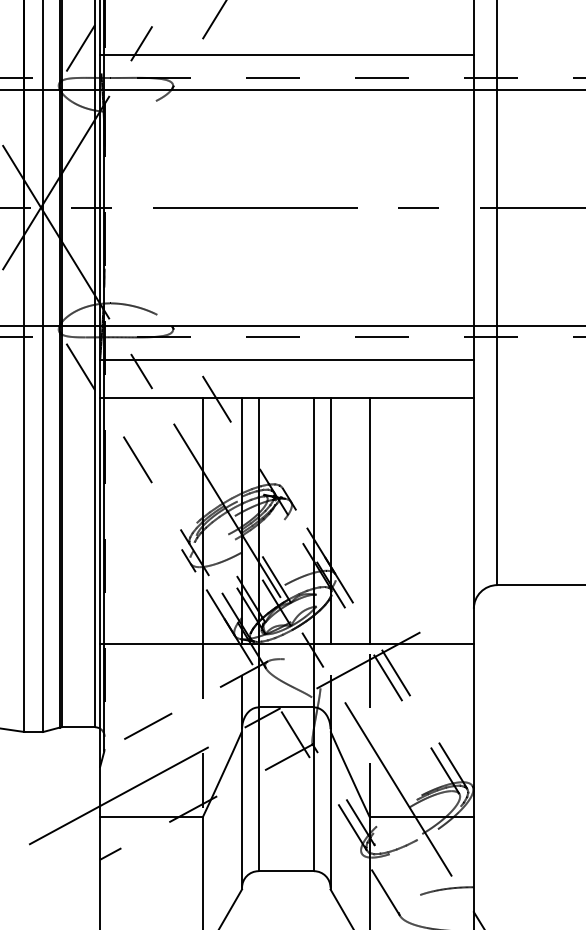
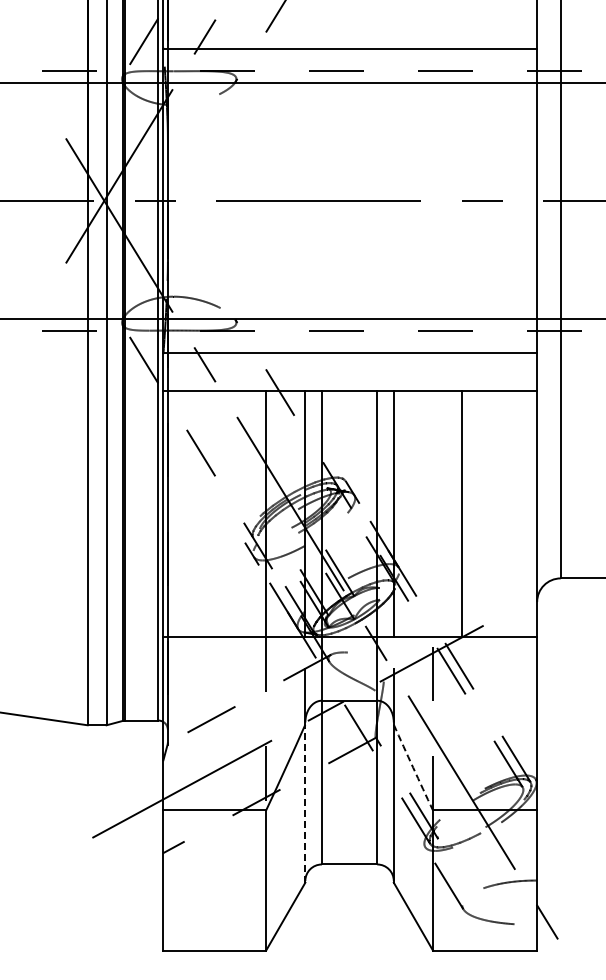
line: (370, 520) -> (462, 513), moved
arc: (350, 774) -> (413, 767), solid -> dashed
line: (242, 809) -> (305, 802), solid -> dashed

